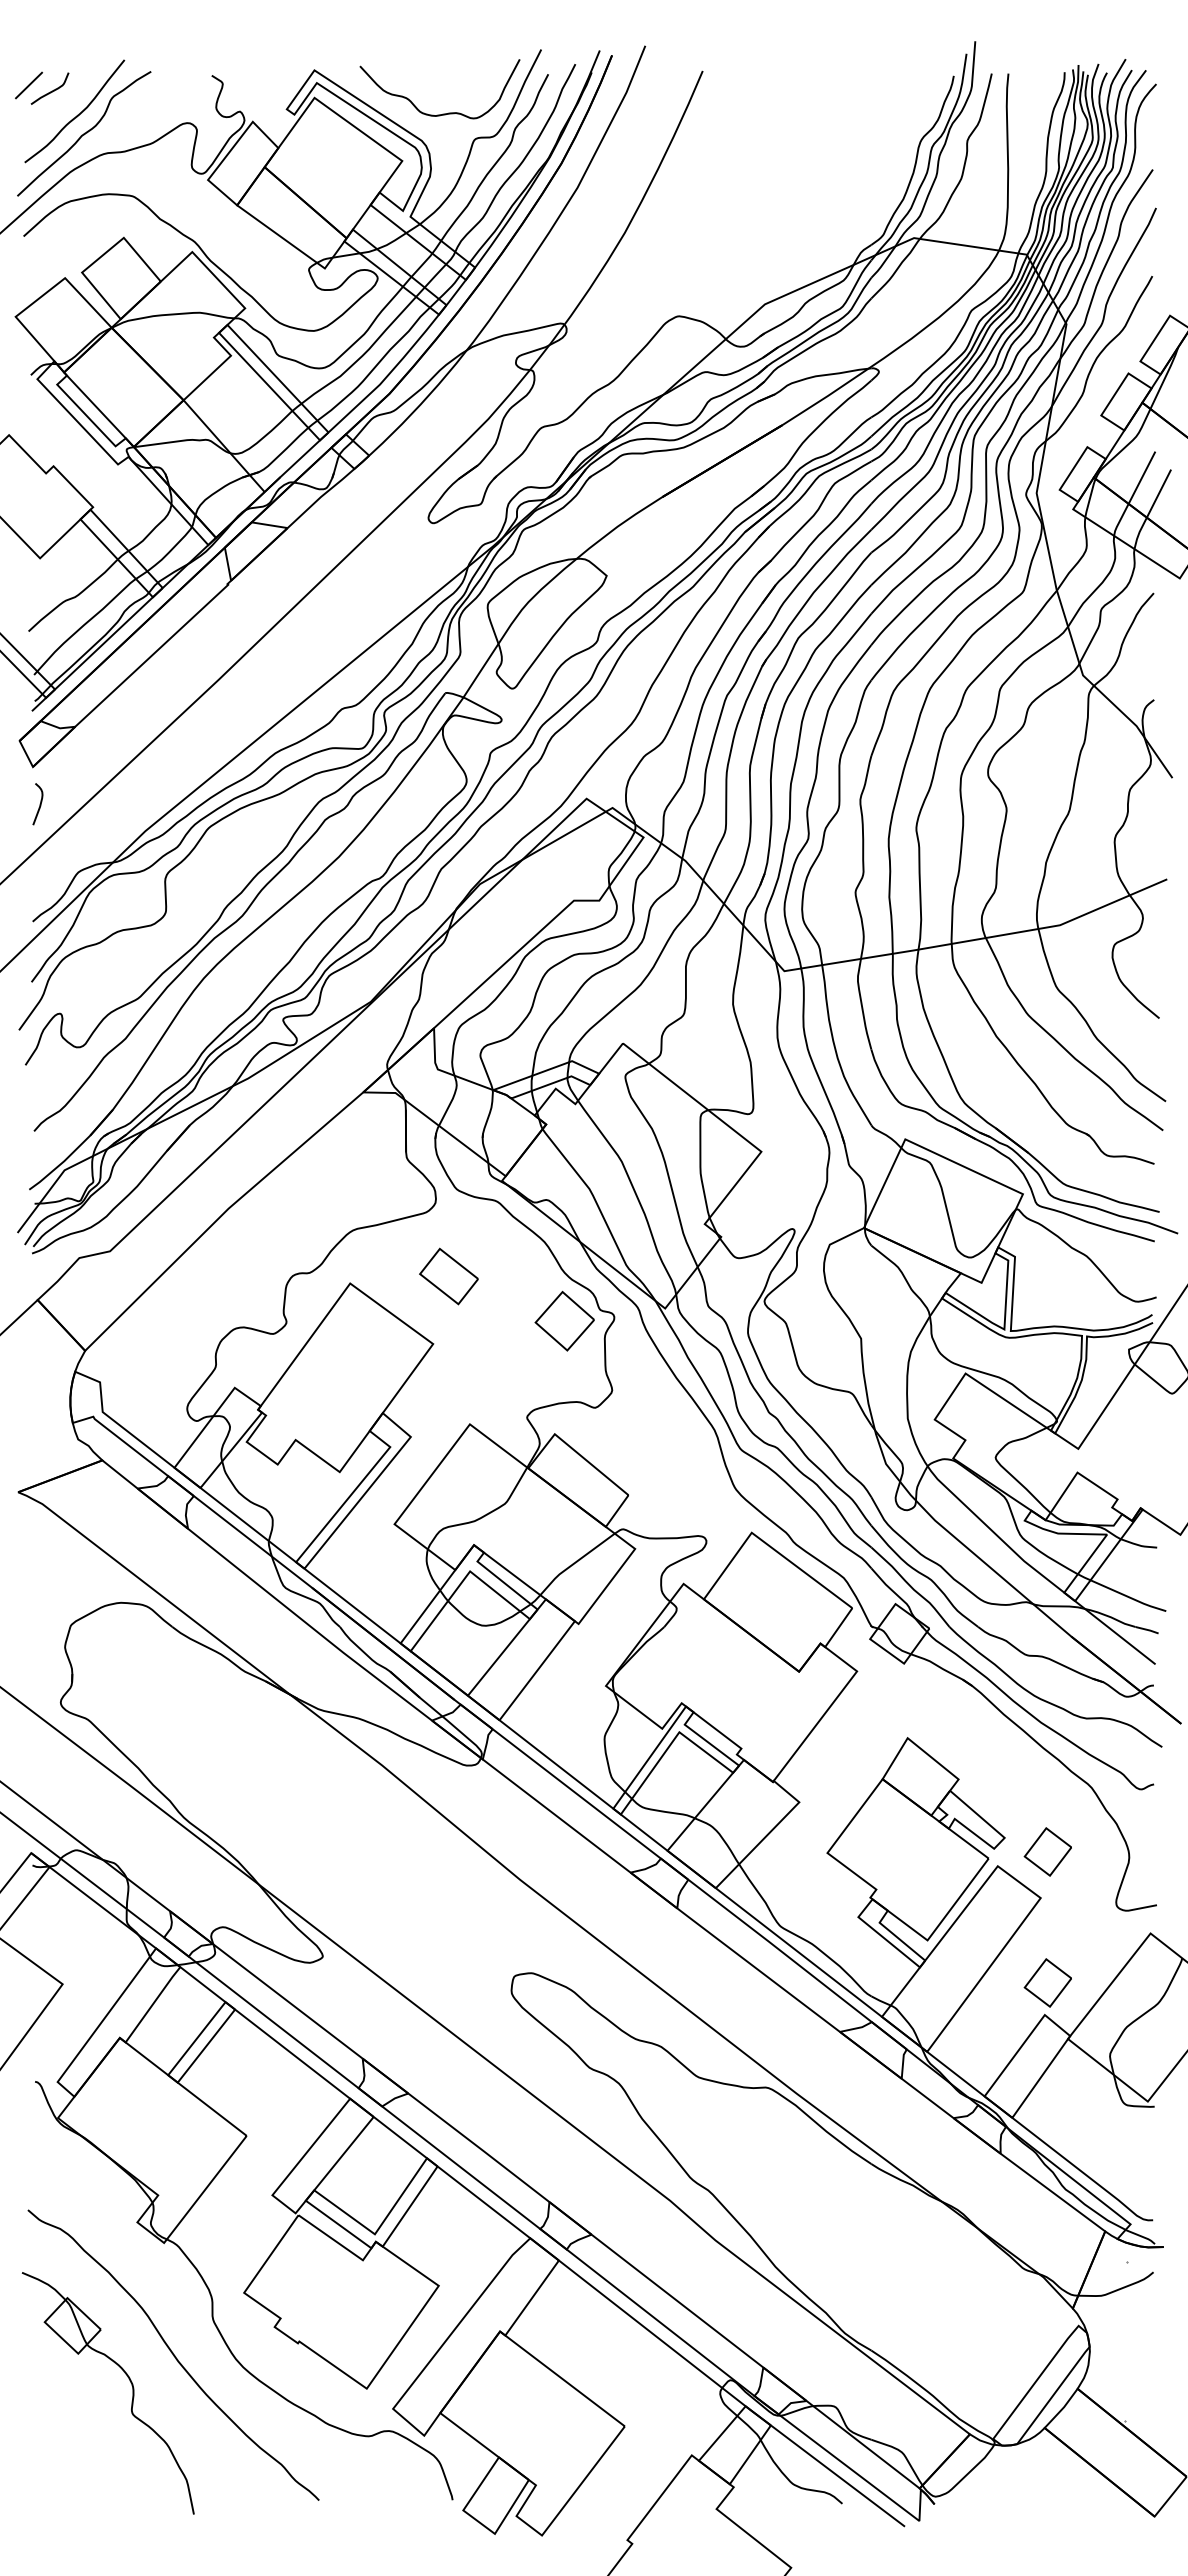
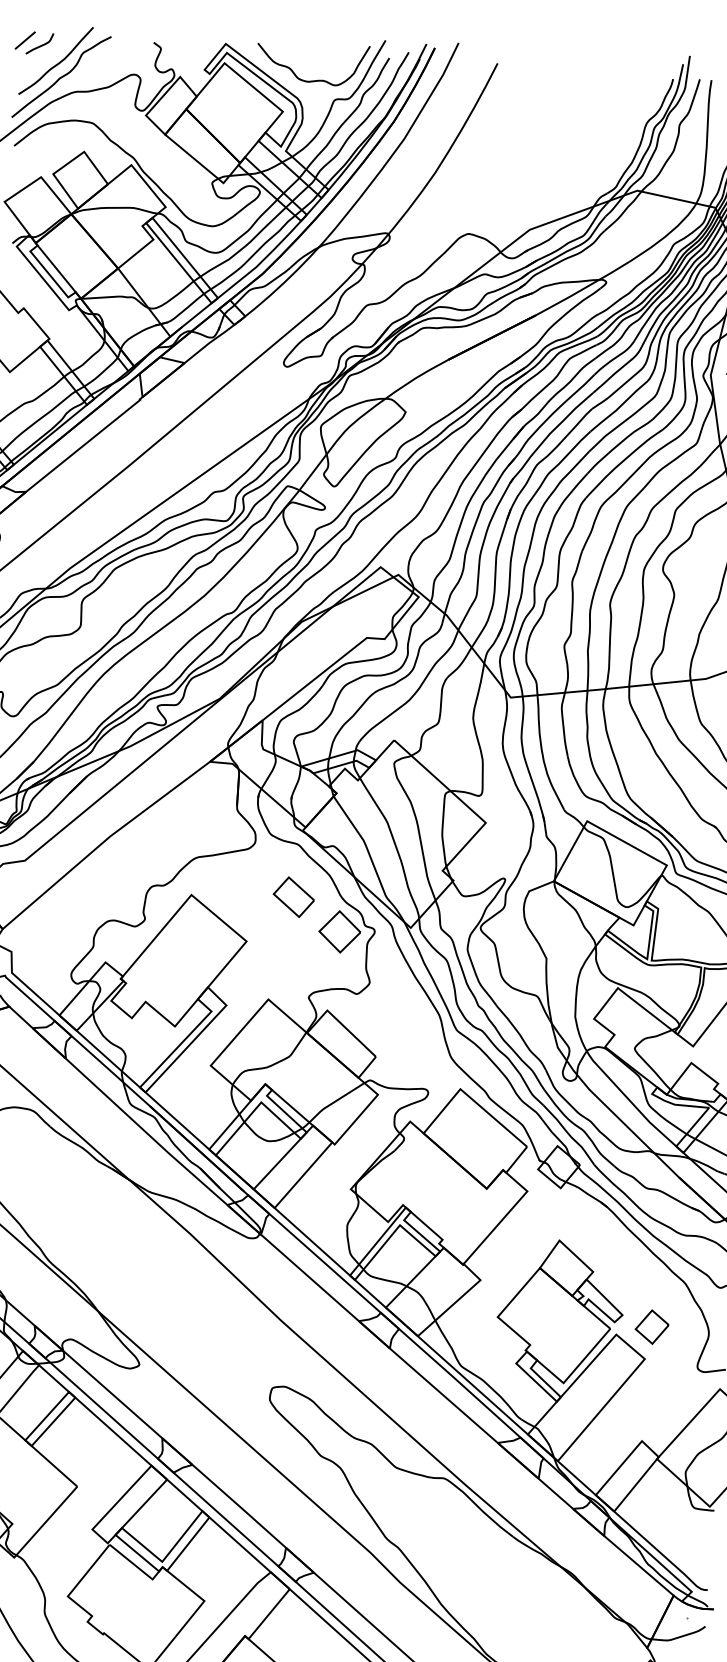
part: (448, 1276) -> (293, 897), moved
part: (1047, 1982) -> (645, 1418), removed

